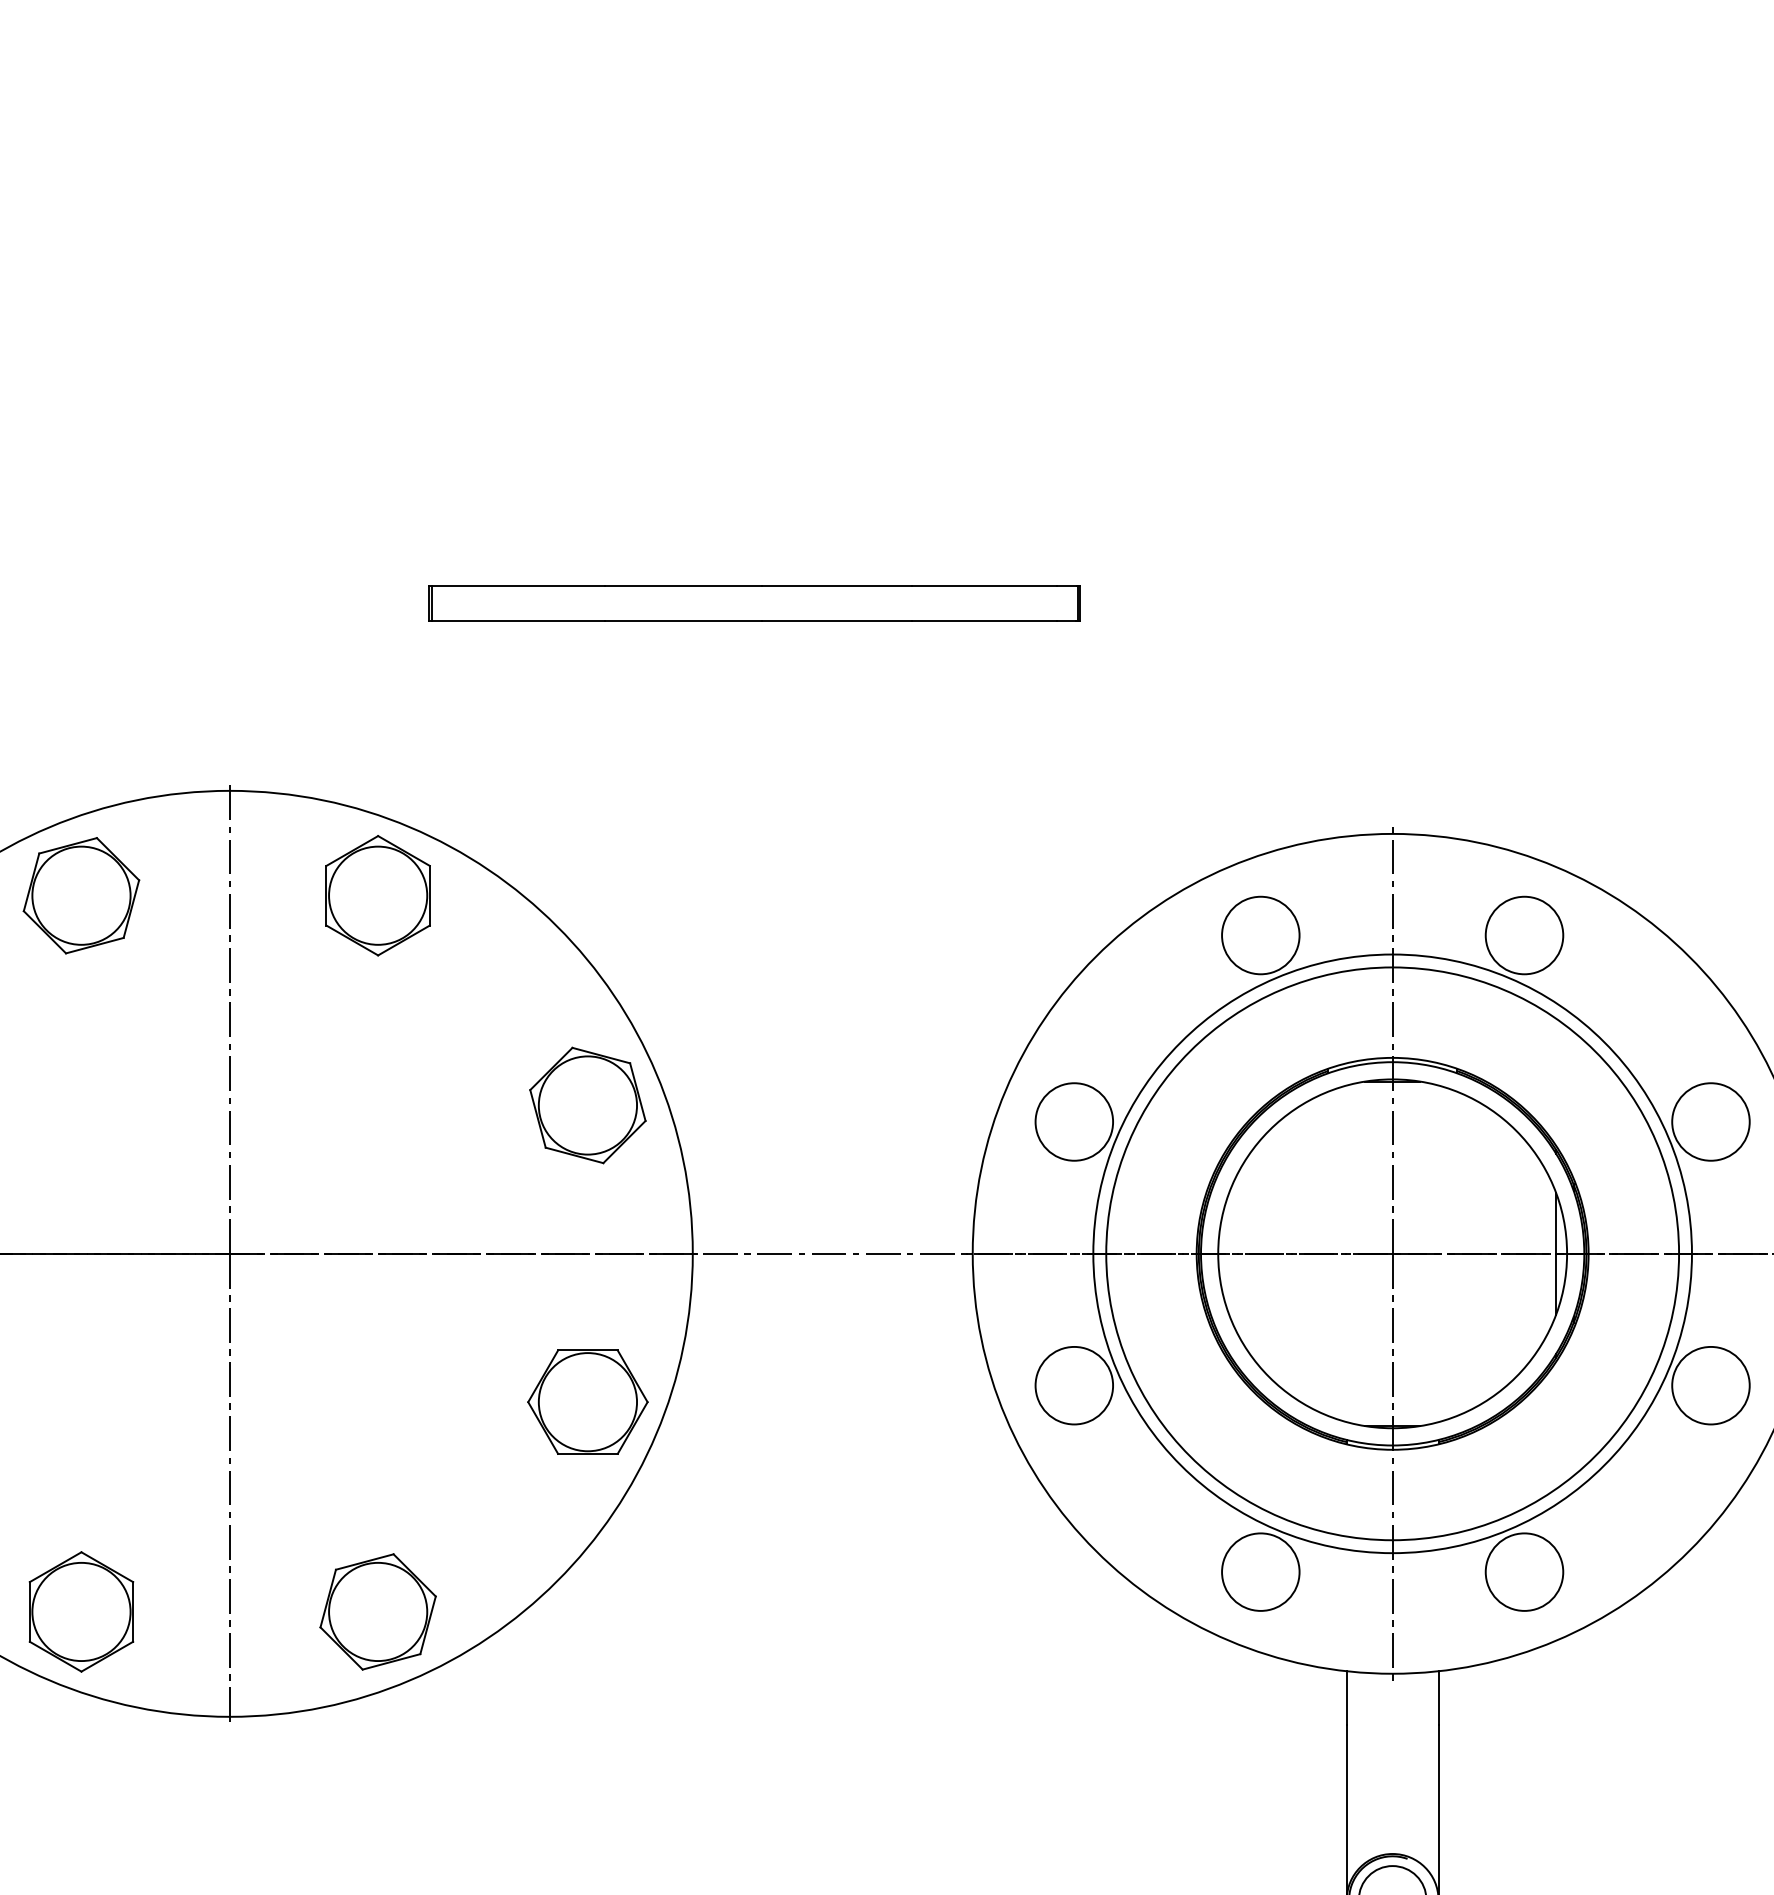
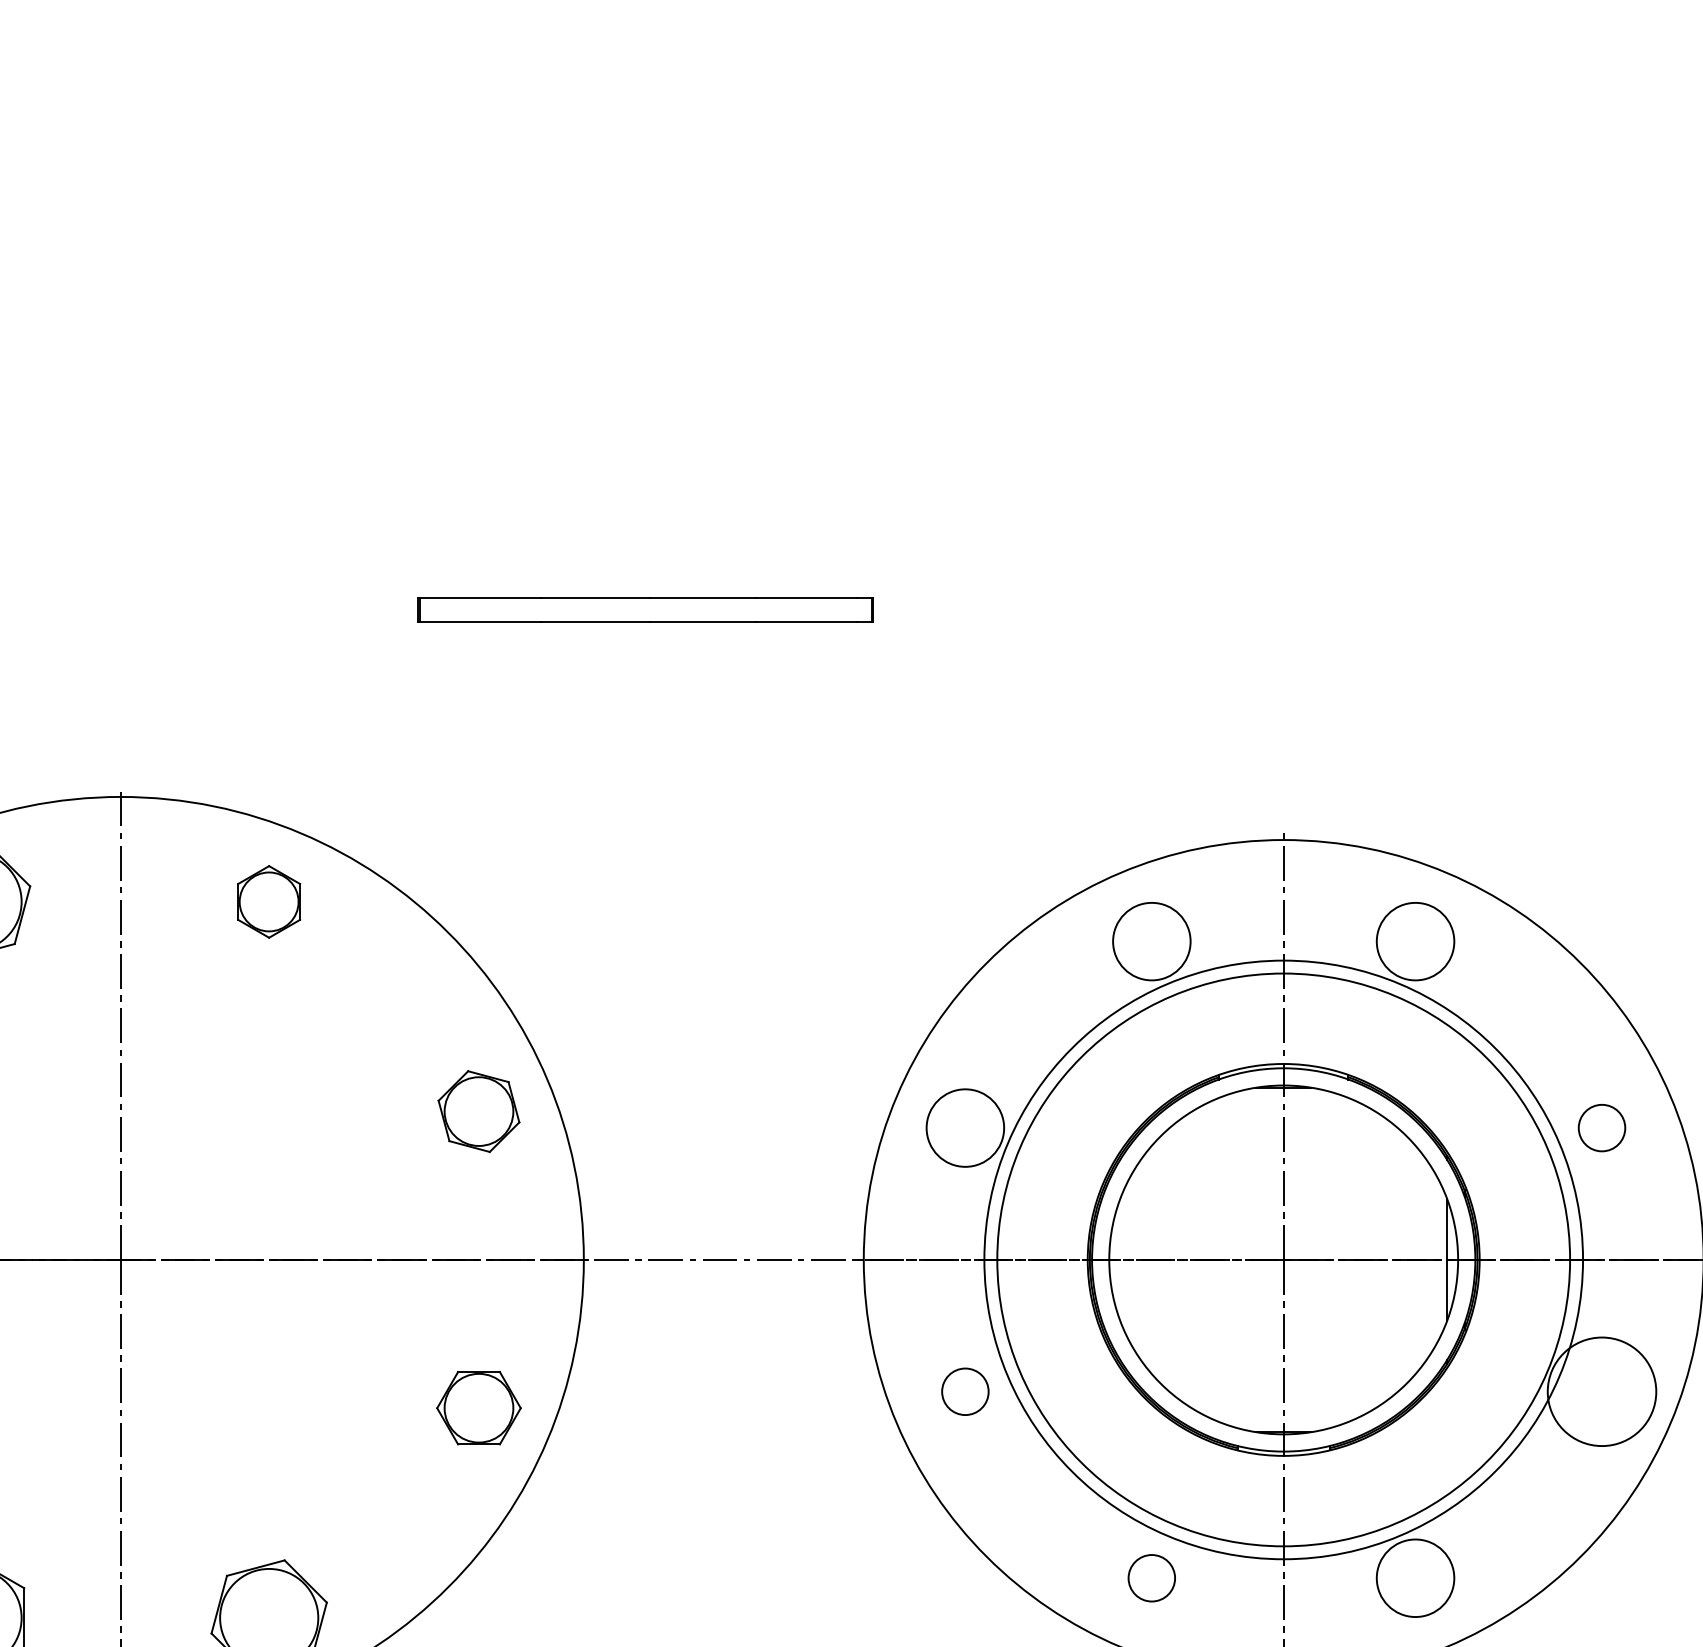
part: (754, 603) -> (645, 609), size x0.7
part: (377, 895) -> (268, 901), size x0.6
part: (587, 1105) -> (478, 1111), size x0.7
circle: (1710, 1121) -> (1601, 1127), size x0.6
circle: (1074, 1385) -> (965, 1391), size x0.6
circle: (1710, 1385) -> (1601, 1391), size x1.4
part: (587, 1401) -> (478, 1407), size x0.7
circle: (1260, 1571) -> (1151, 1577), size x0.6

